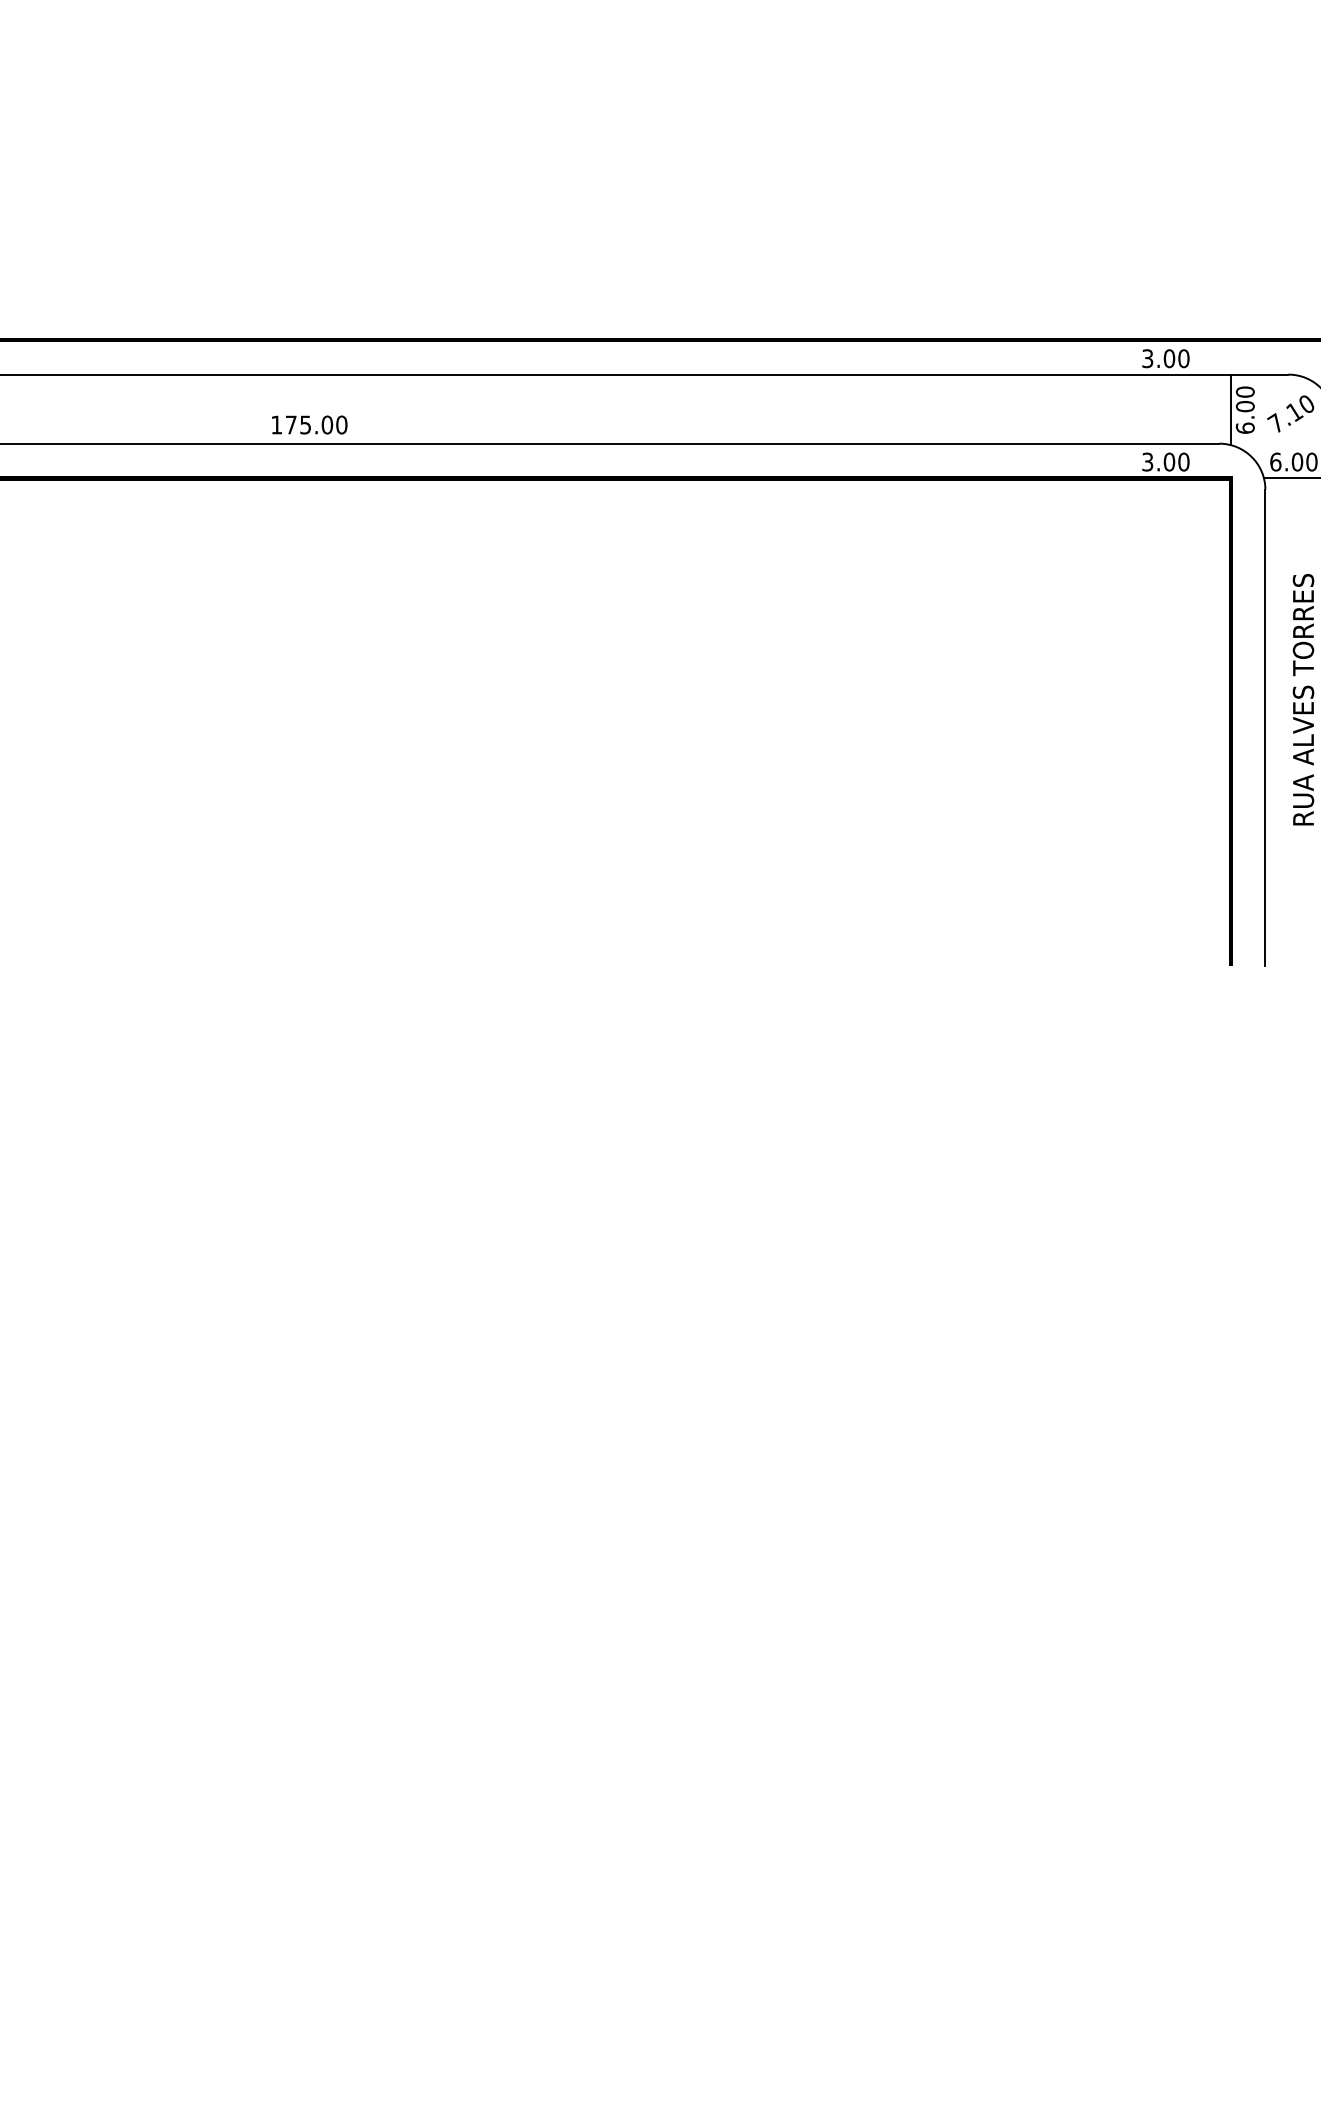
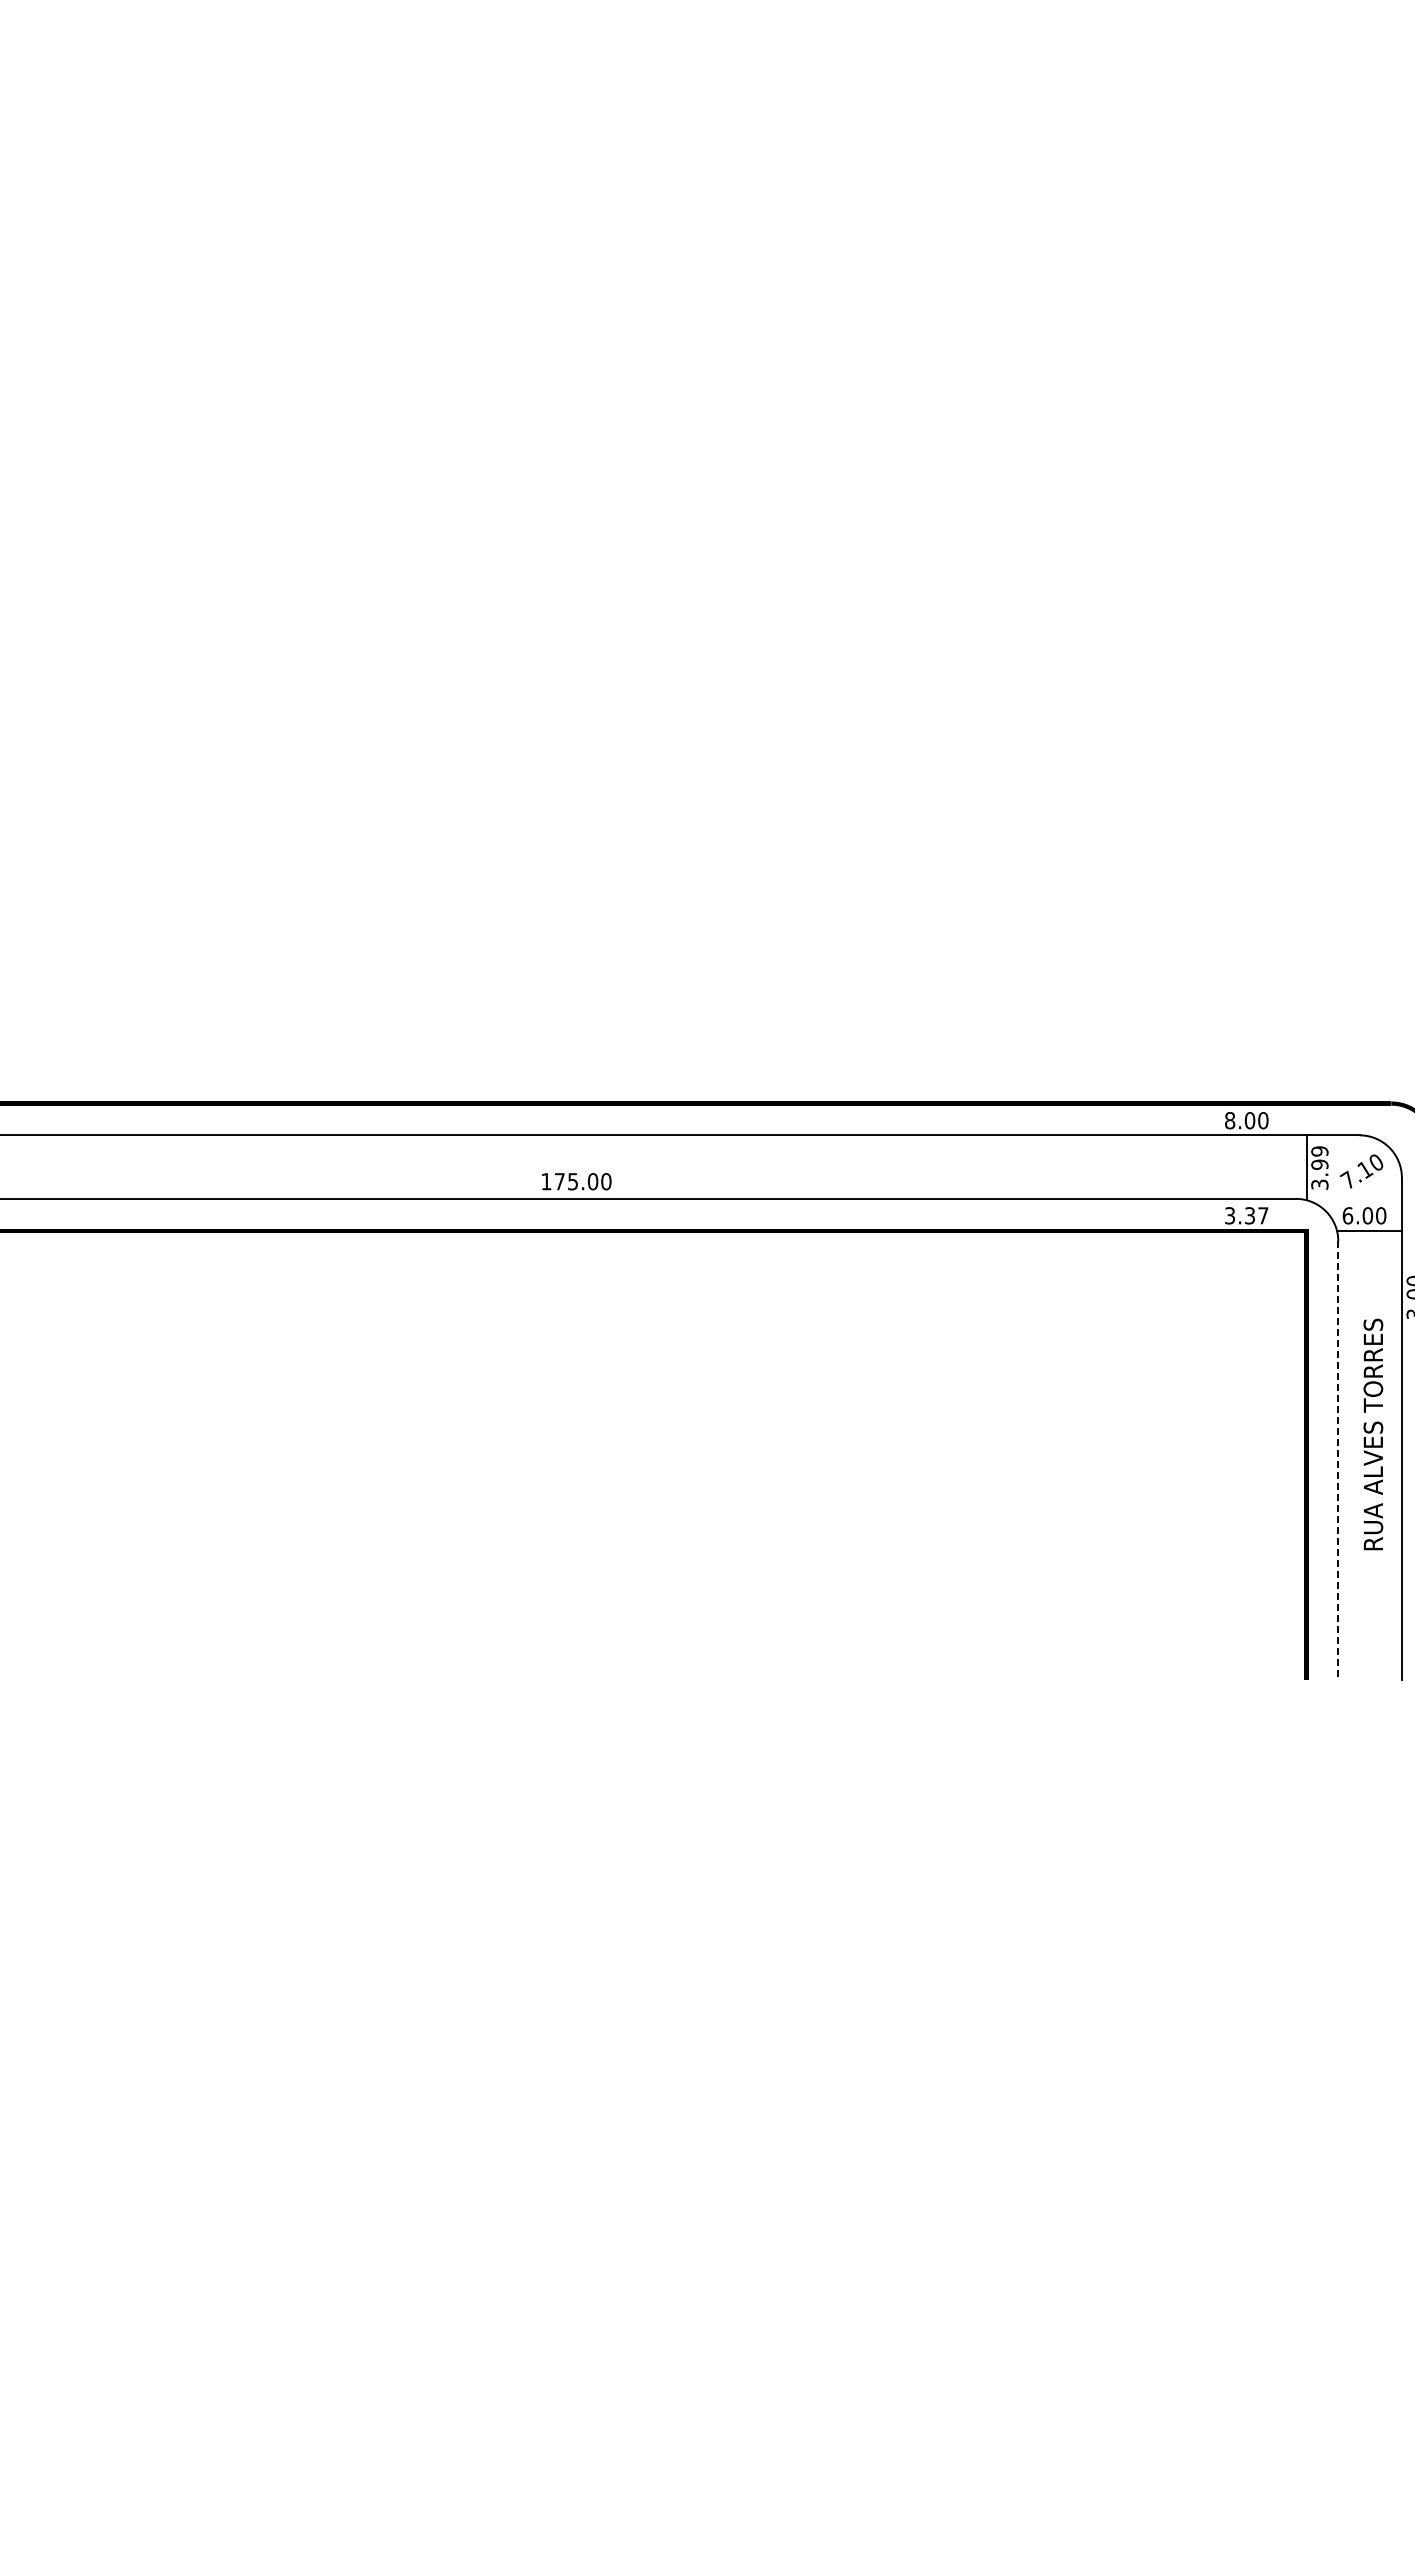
text: (1148, 358) -> (1230, 1120), 3.00 -> 8.00
text: (1244, 409) -> (1319, 1167), 6.00 -> 3.99
text: (309, 424) -> (576, 1181), moved
text: (1176, 461) -> (1256, 1215), 3.00 -> 3.37
line: (1265, 727) -> (1338, 1460), solid -> dashed

